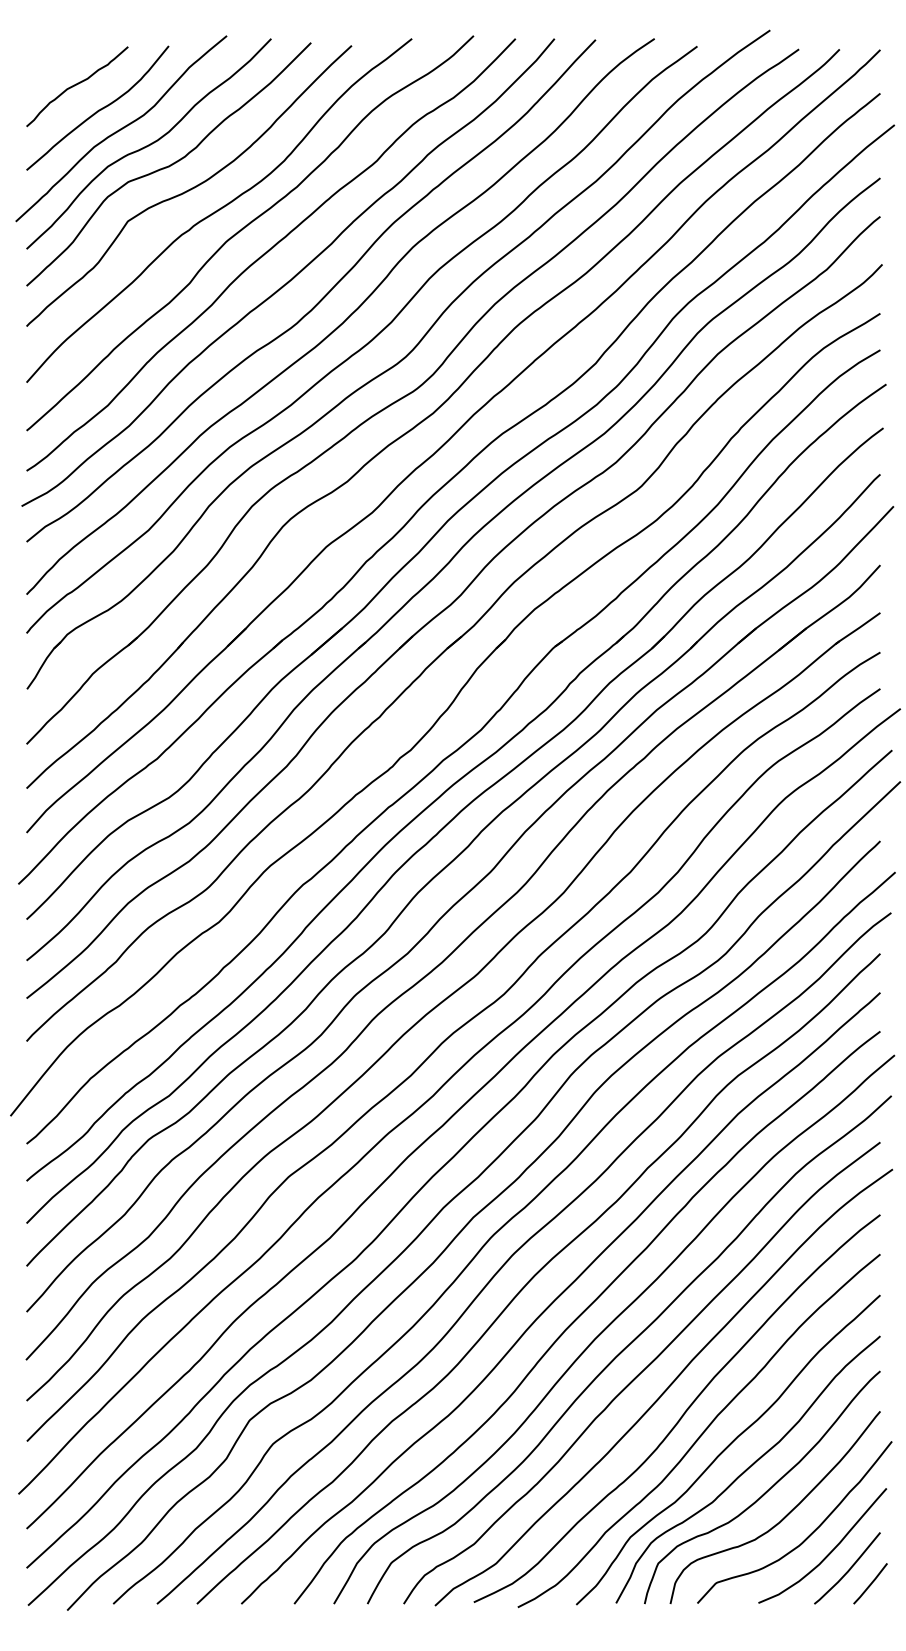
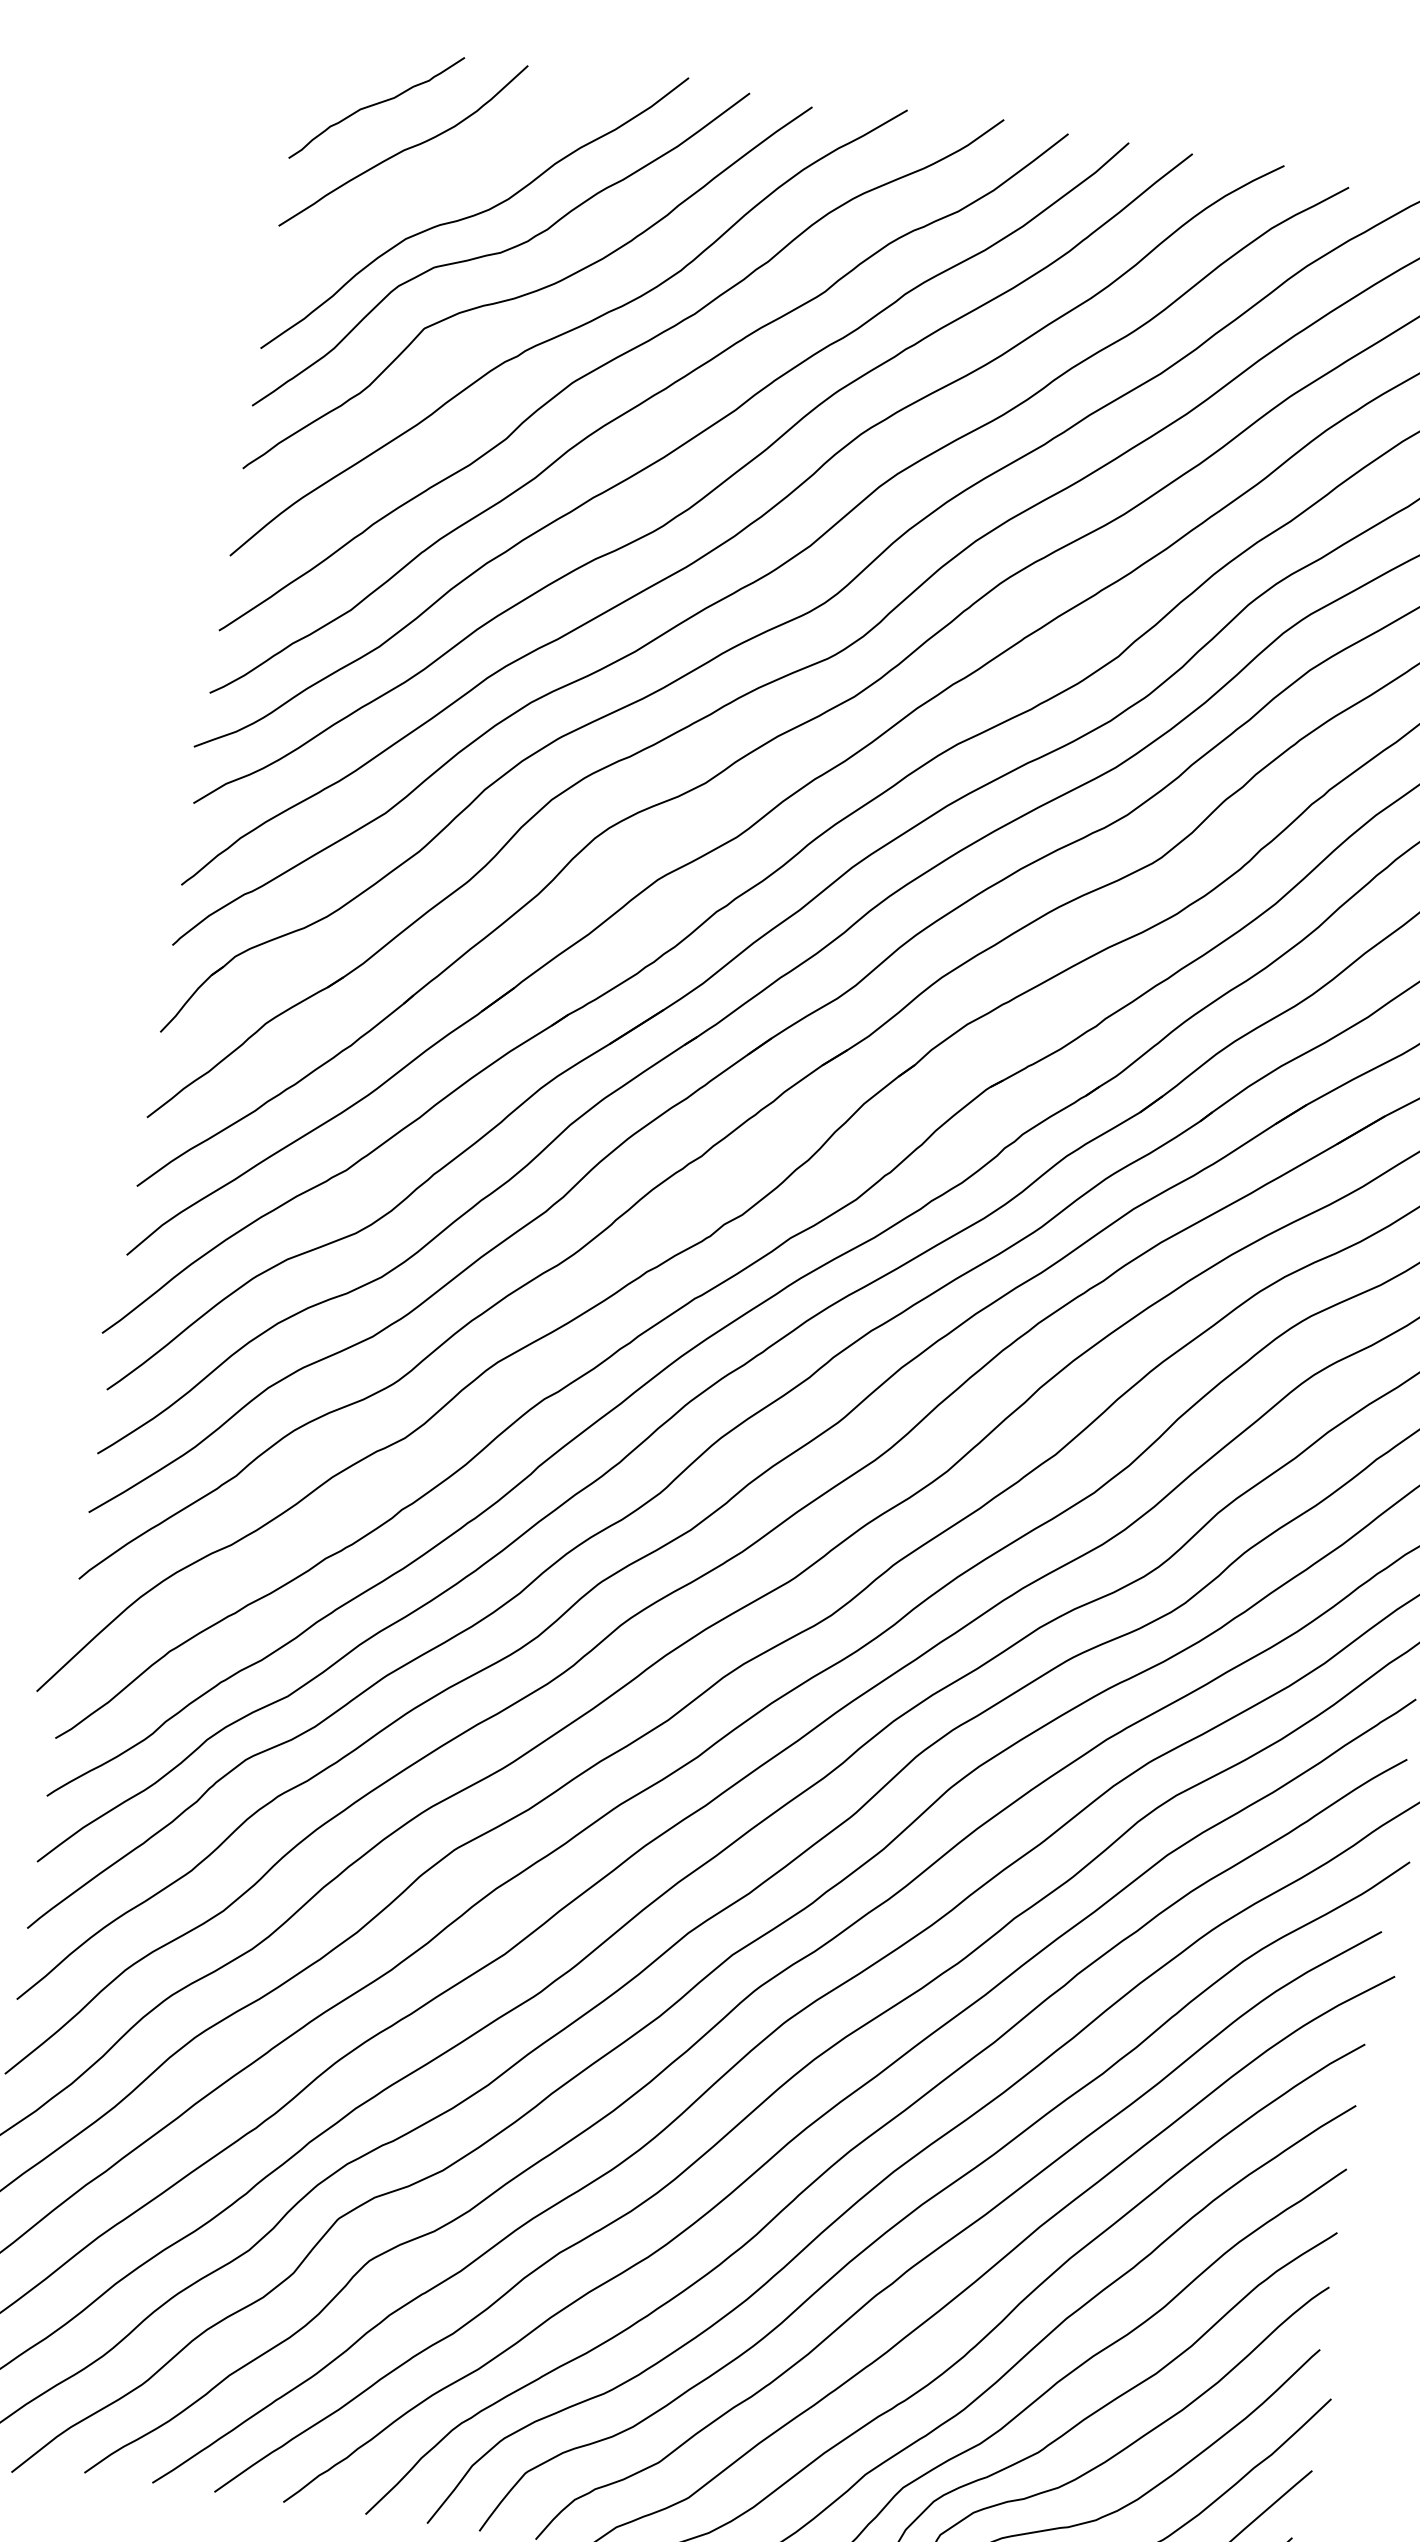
curve: (121, 128) -> (435, 182), removed

